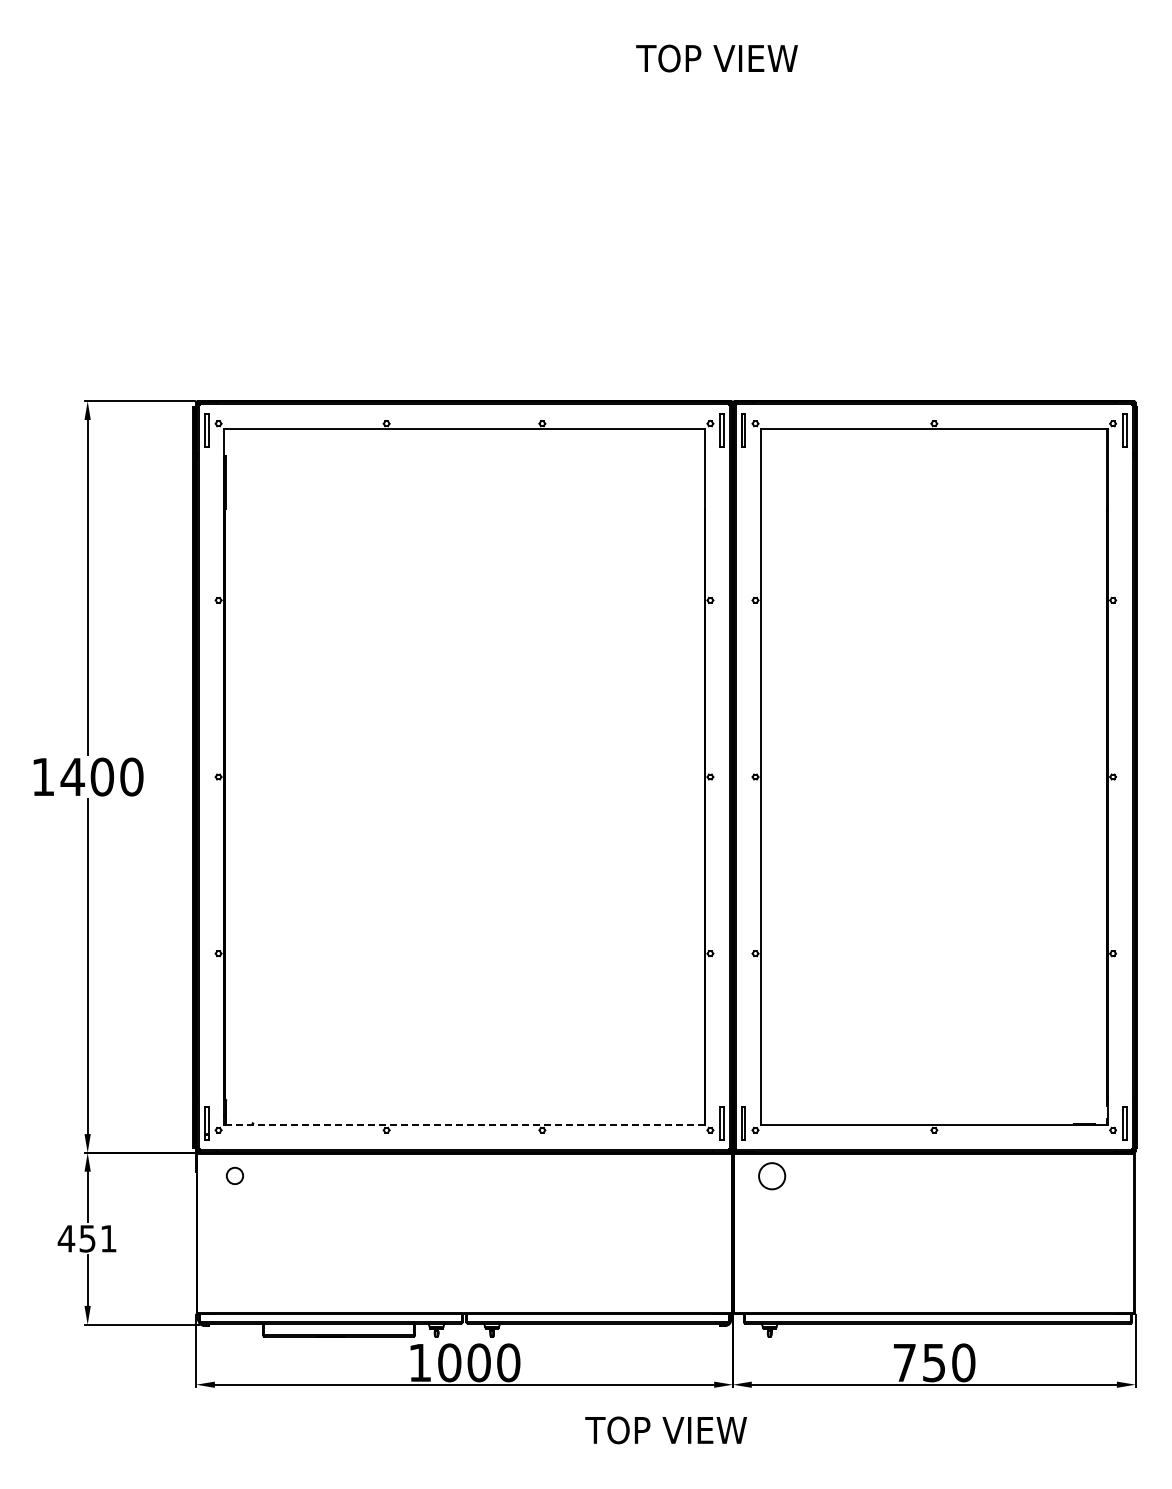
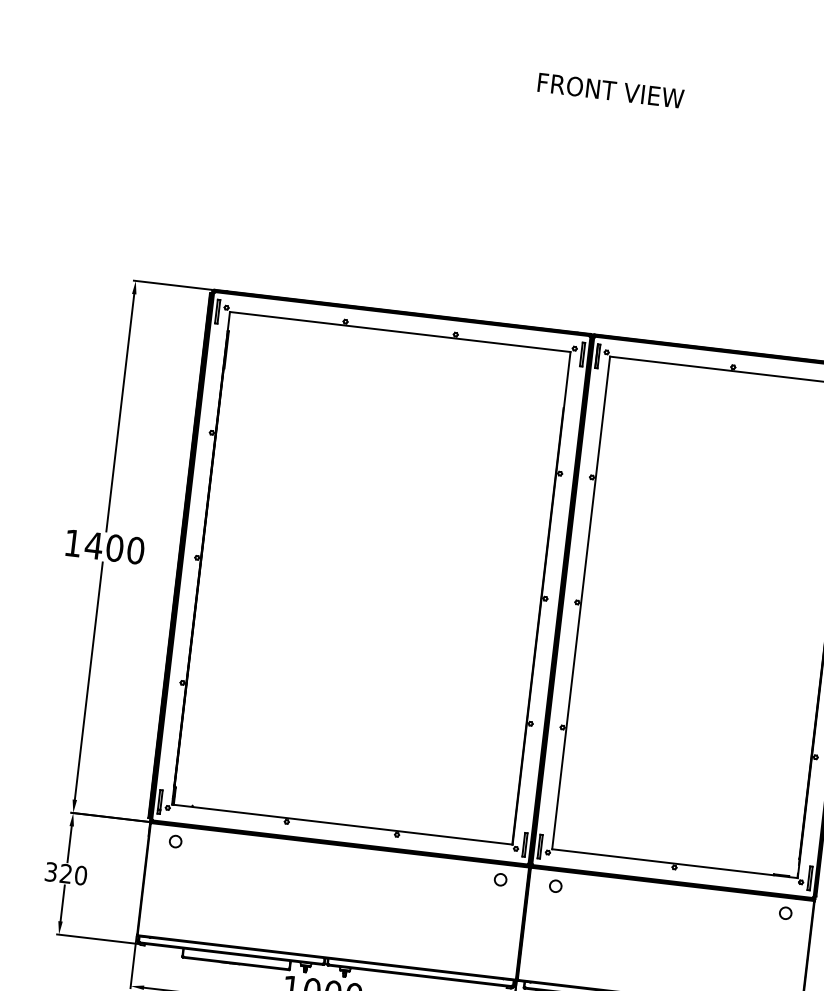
text: (718, 58) -> (610, 90), TOP VIEW -> FRONT VIEW
line: (464, 1124) -> (342, 824), dashed -> solid
circle: (694, 1175) -> (501, 879), added
circle: (771, 1175) -> (555, 885), size x0.62
circle: (1096, 1175) -> (785, 912), added
text: (86, 1238) -> (65, 873), 451 -> 320

